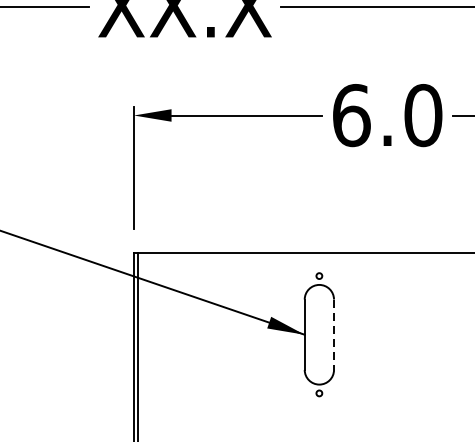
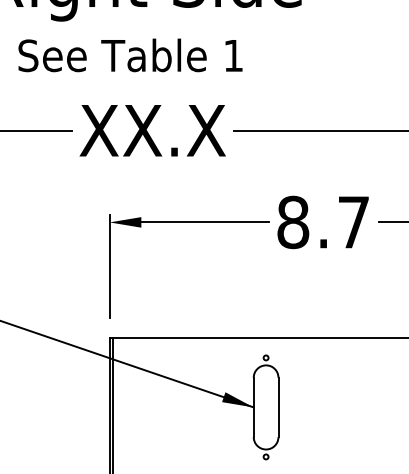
text: (387, 115) -> (323, 222), 6.0 -> 8.7
line: (334, 334) -> (278, 407), dashed -> solid

